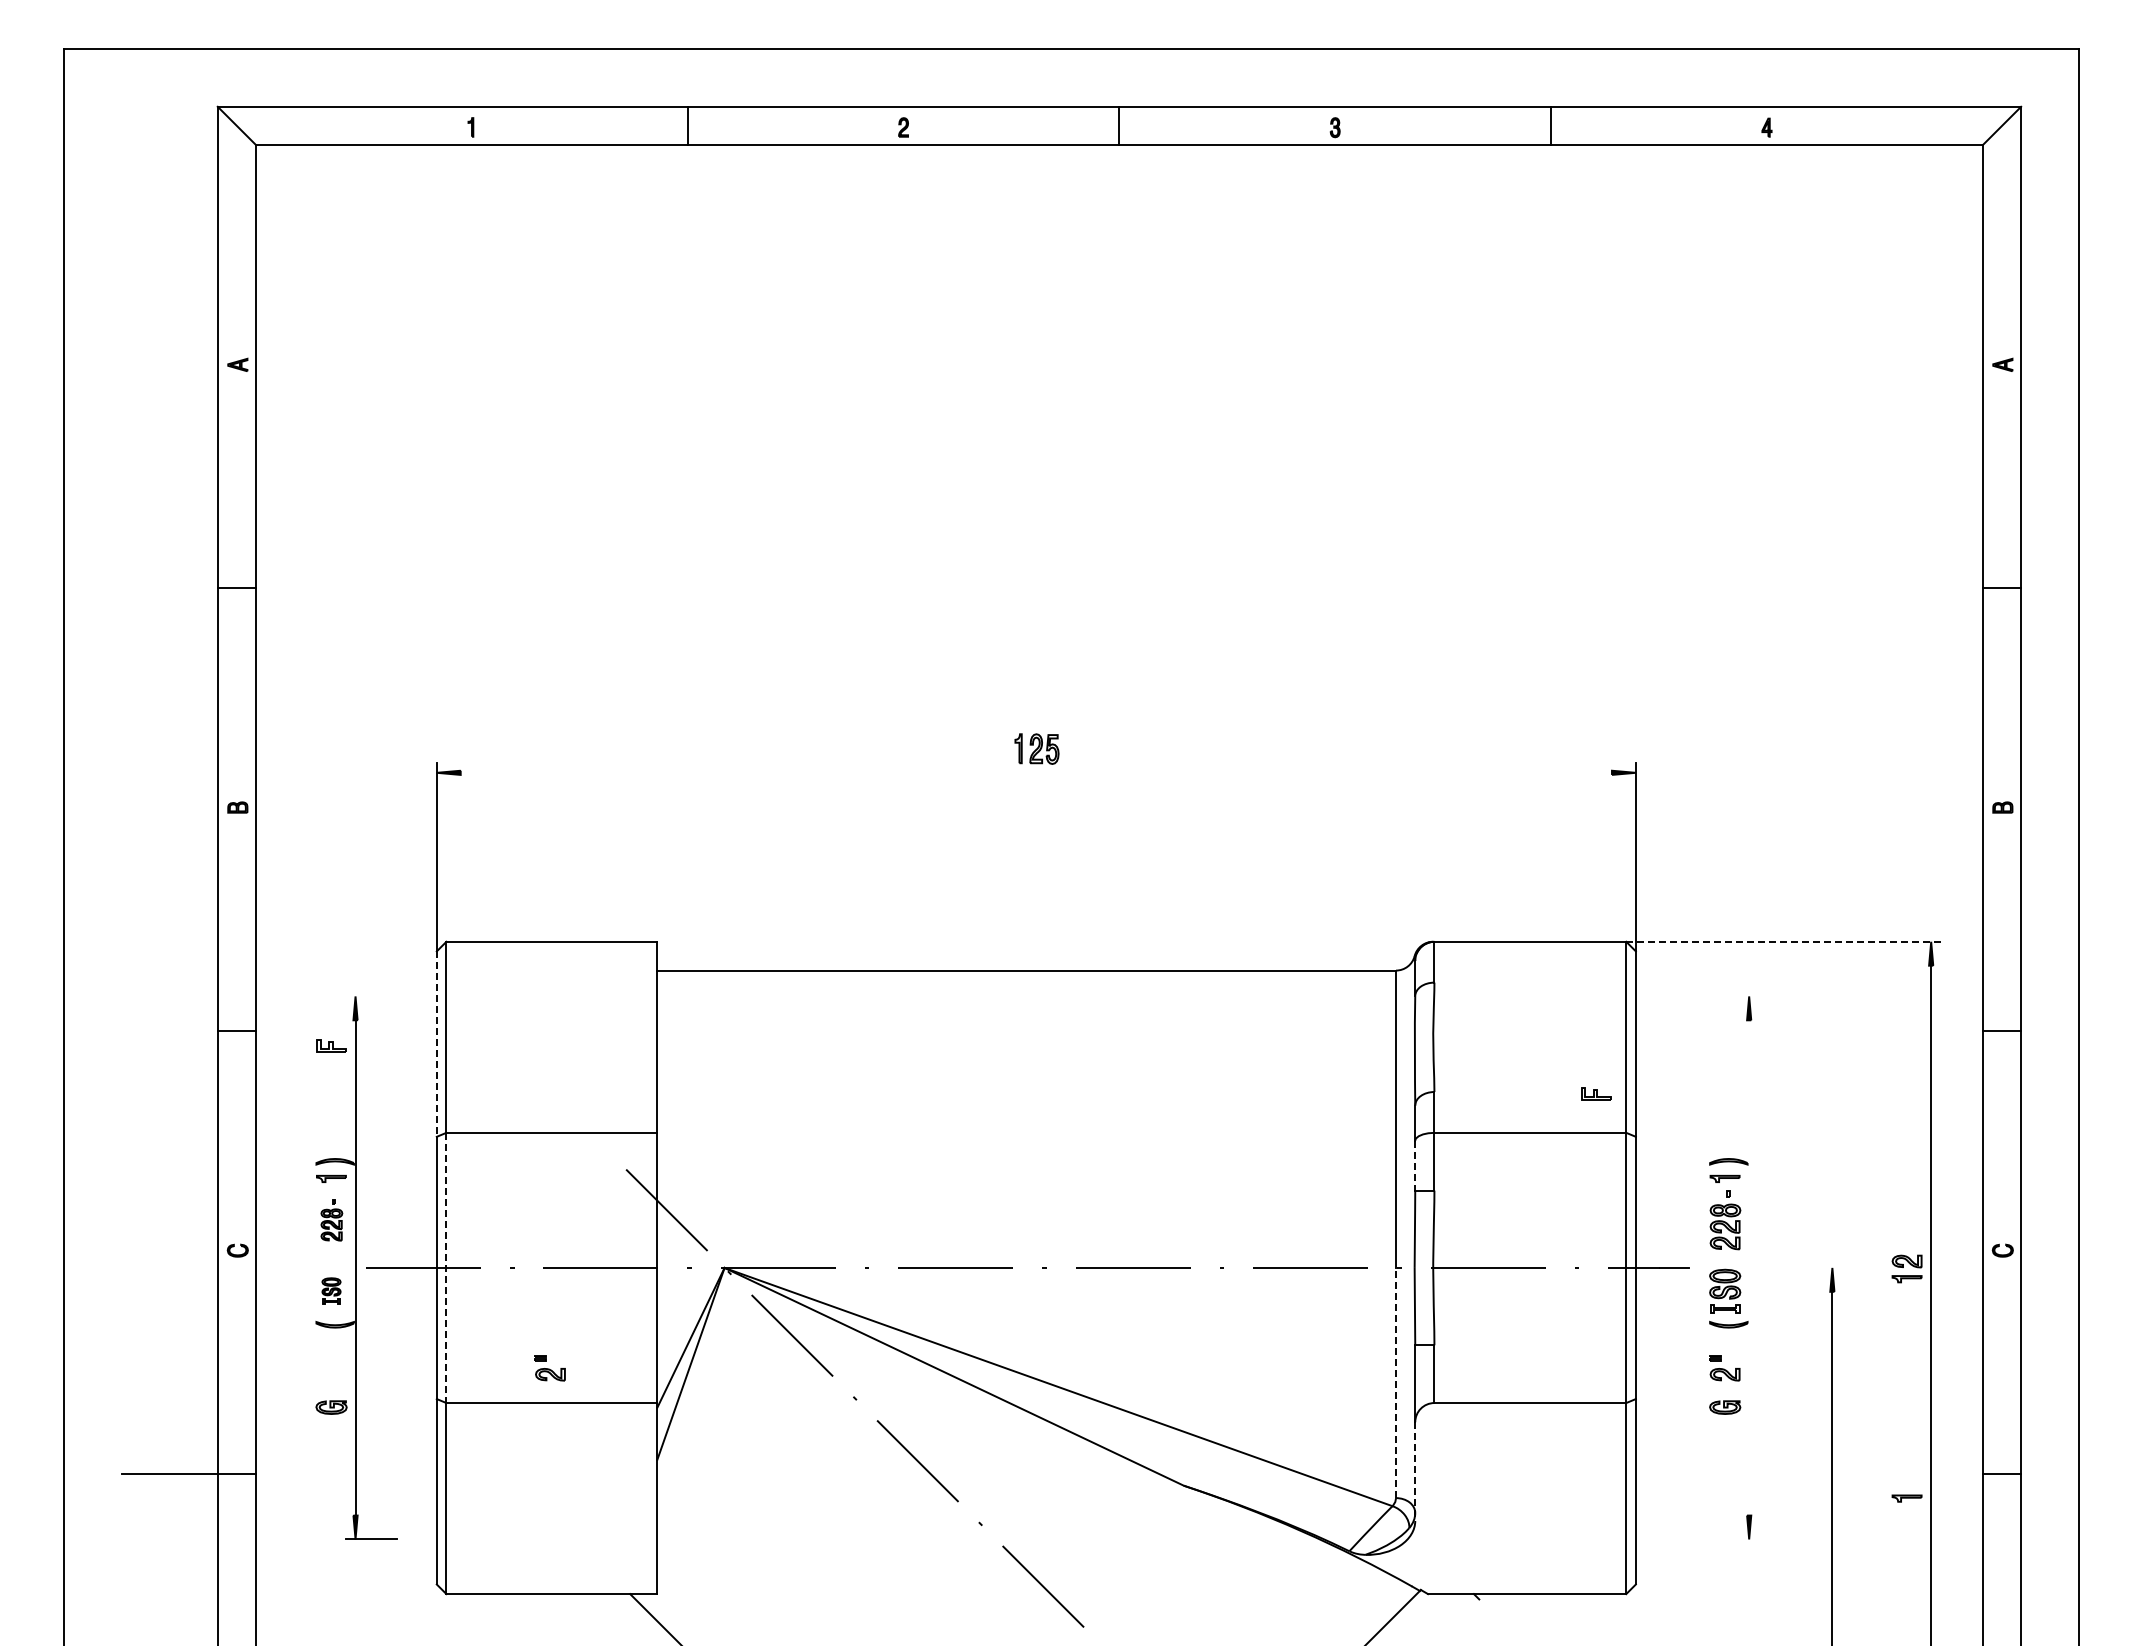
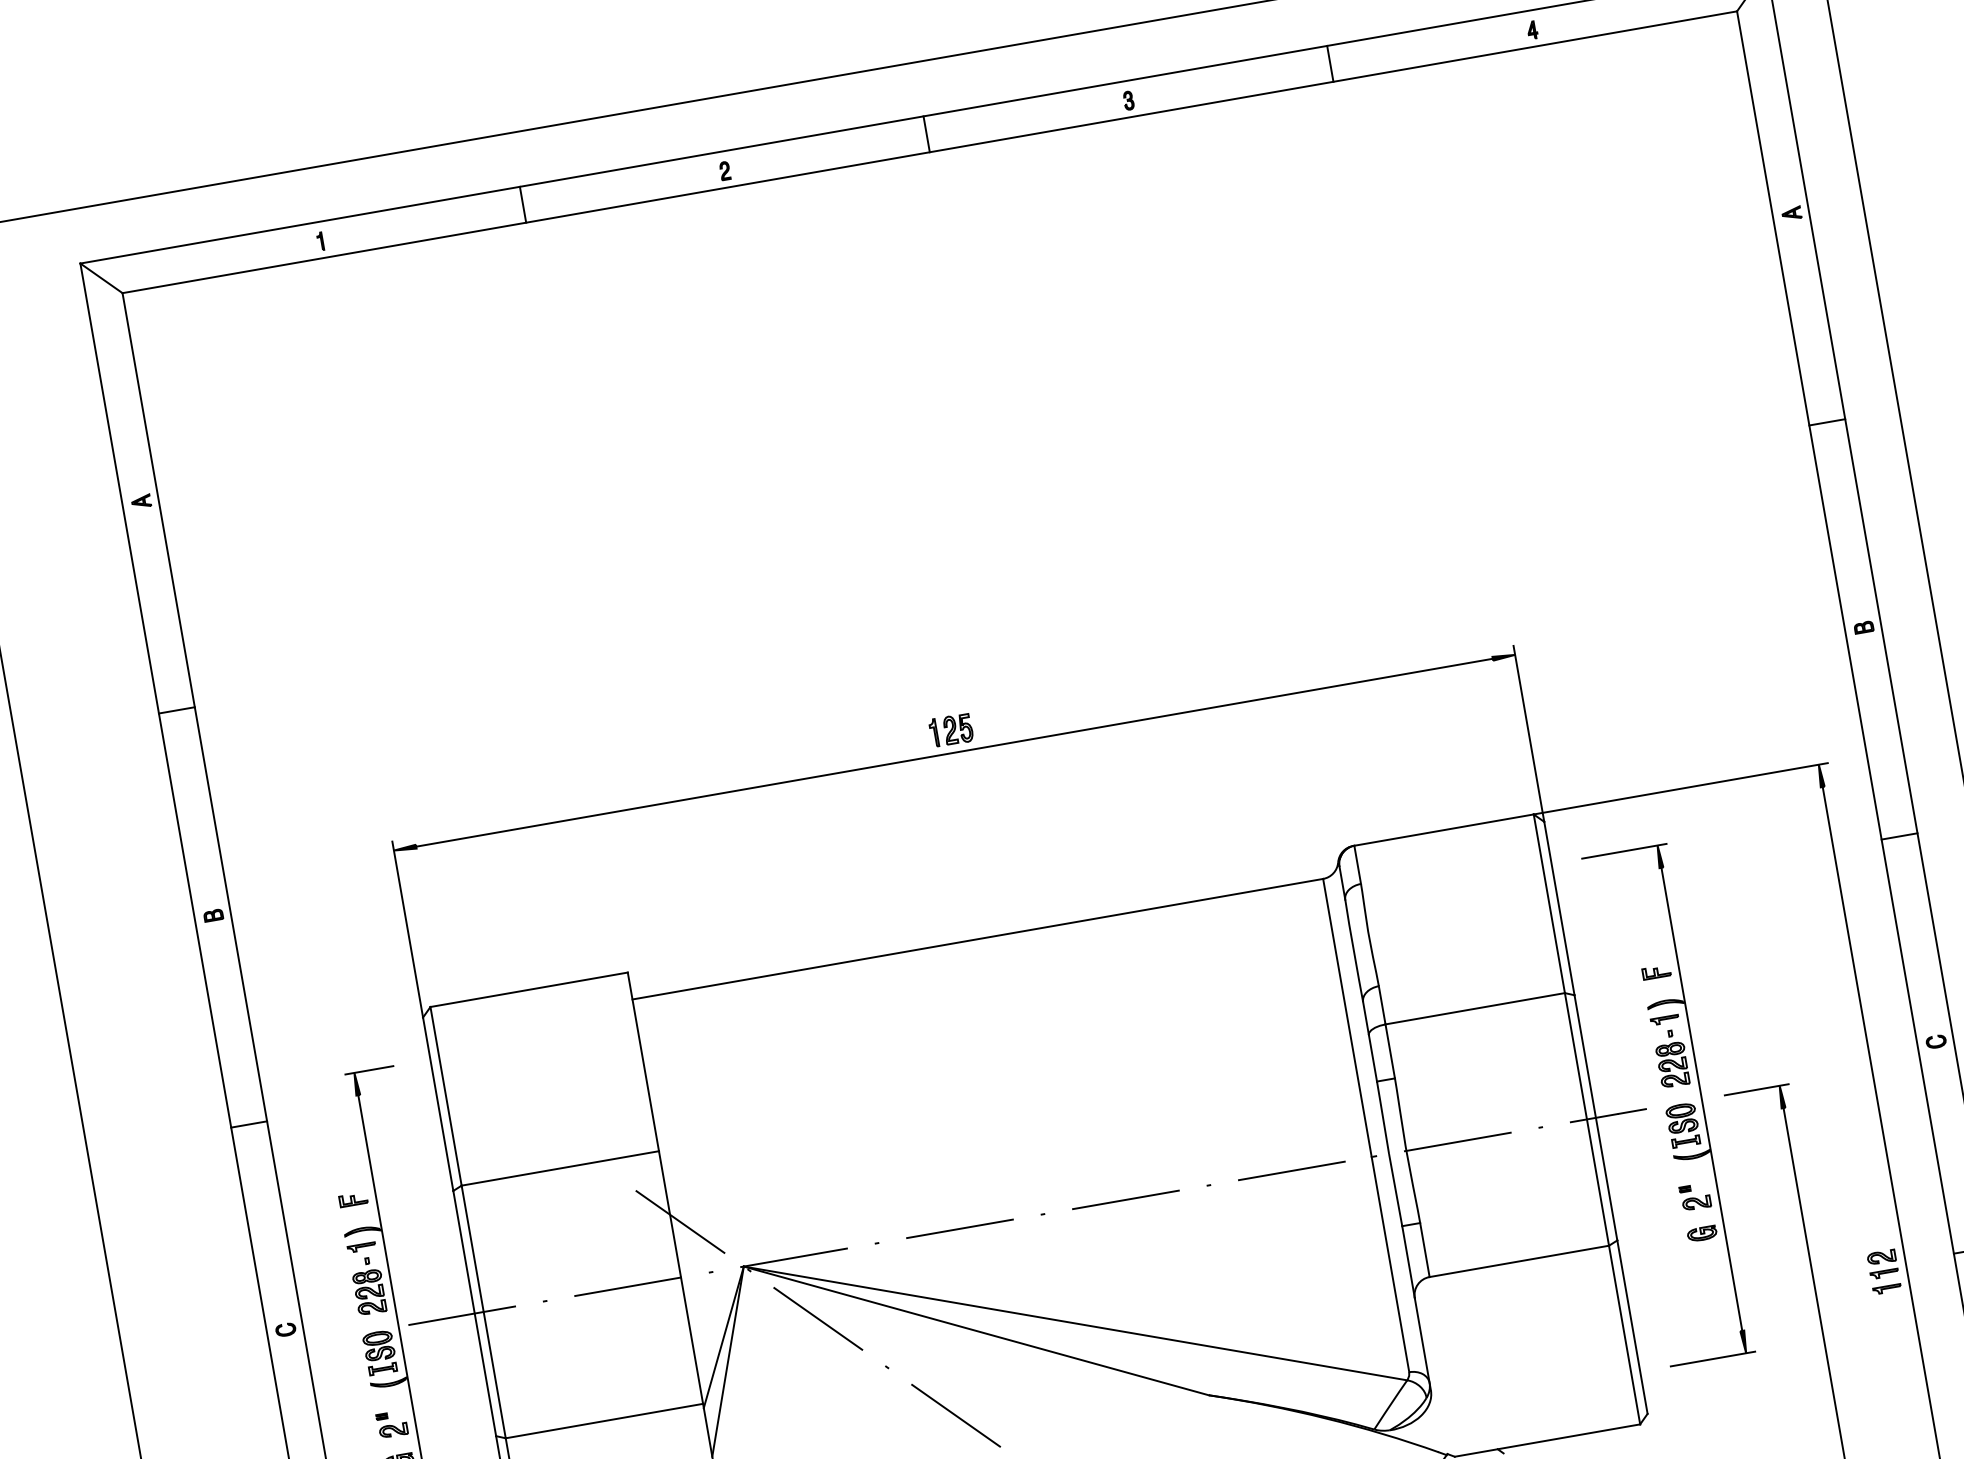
line: (1035, 772) -> (953, 752), added
line: (1784, 941) -> (1681, 788), dashed -> solid
line: (371, 996) -> (369, 1070), added
line: (1713, 996) -> (1624, 851), added
line: (436, 1044) -> (437, 1104), dashed -> solid
part: (331, 1045) -> (353, 1199), moved
part: (1596, 1093) -> (1656, 971), moved
line: (1415, 1165) -> (1373, 1058), dashed -> solid
part: (331, 1220) -> (368, 1286), size x1.43
line: (1749, 1267) -> (1702, 1098), added
line: (1807, 1267) -> (1756, 1089), added
line: (446, 1268) -> (483, 1312), dashed -> solid
part: (1906, 1268) -> (1882, 1264), moved
part: (331, 1290) -> (379, 1351), size x1.67
part: (549, 1368) -> (391, 1424), moved
line: (1396, 1382) -> (1390, 1264), dashed -> solid
line: (1415, 1472) -> (1423, 1345), dashed -> solid
line: (1713, 1539) -> (1712, 1359), added

